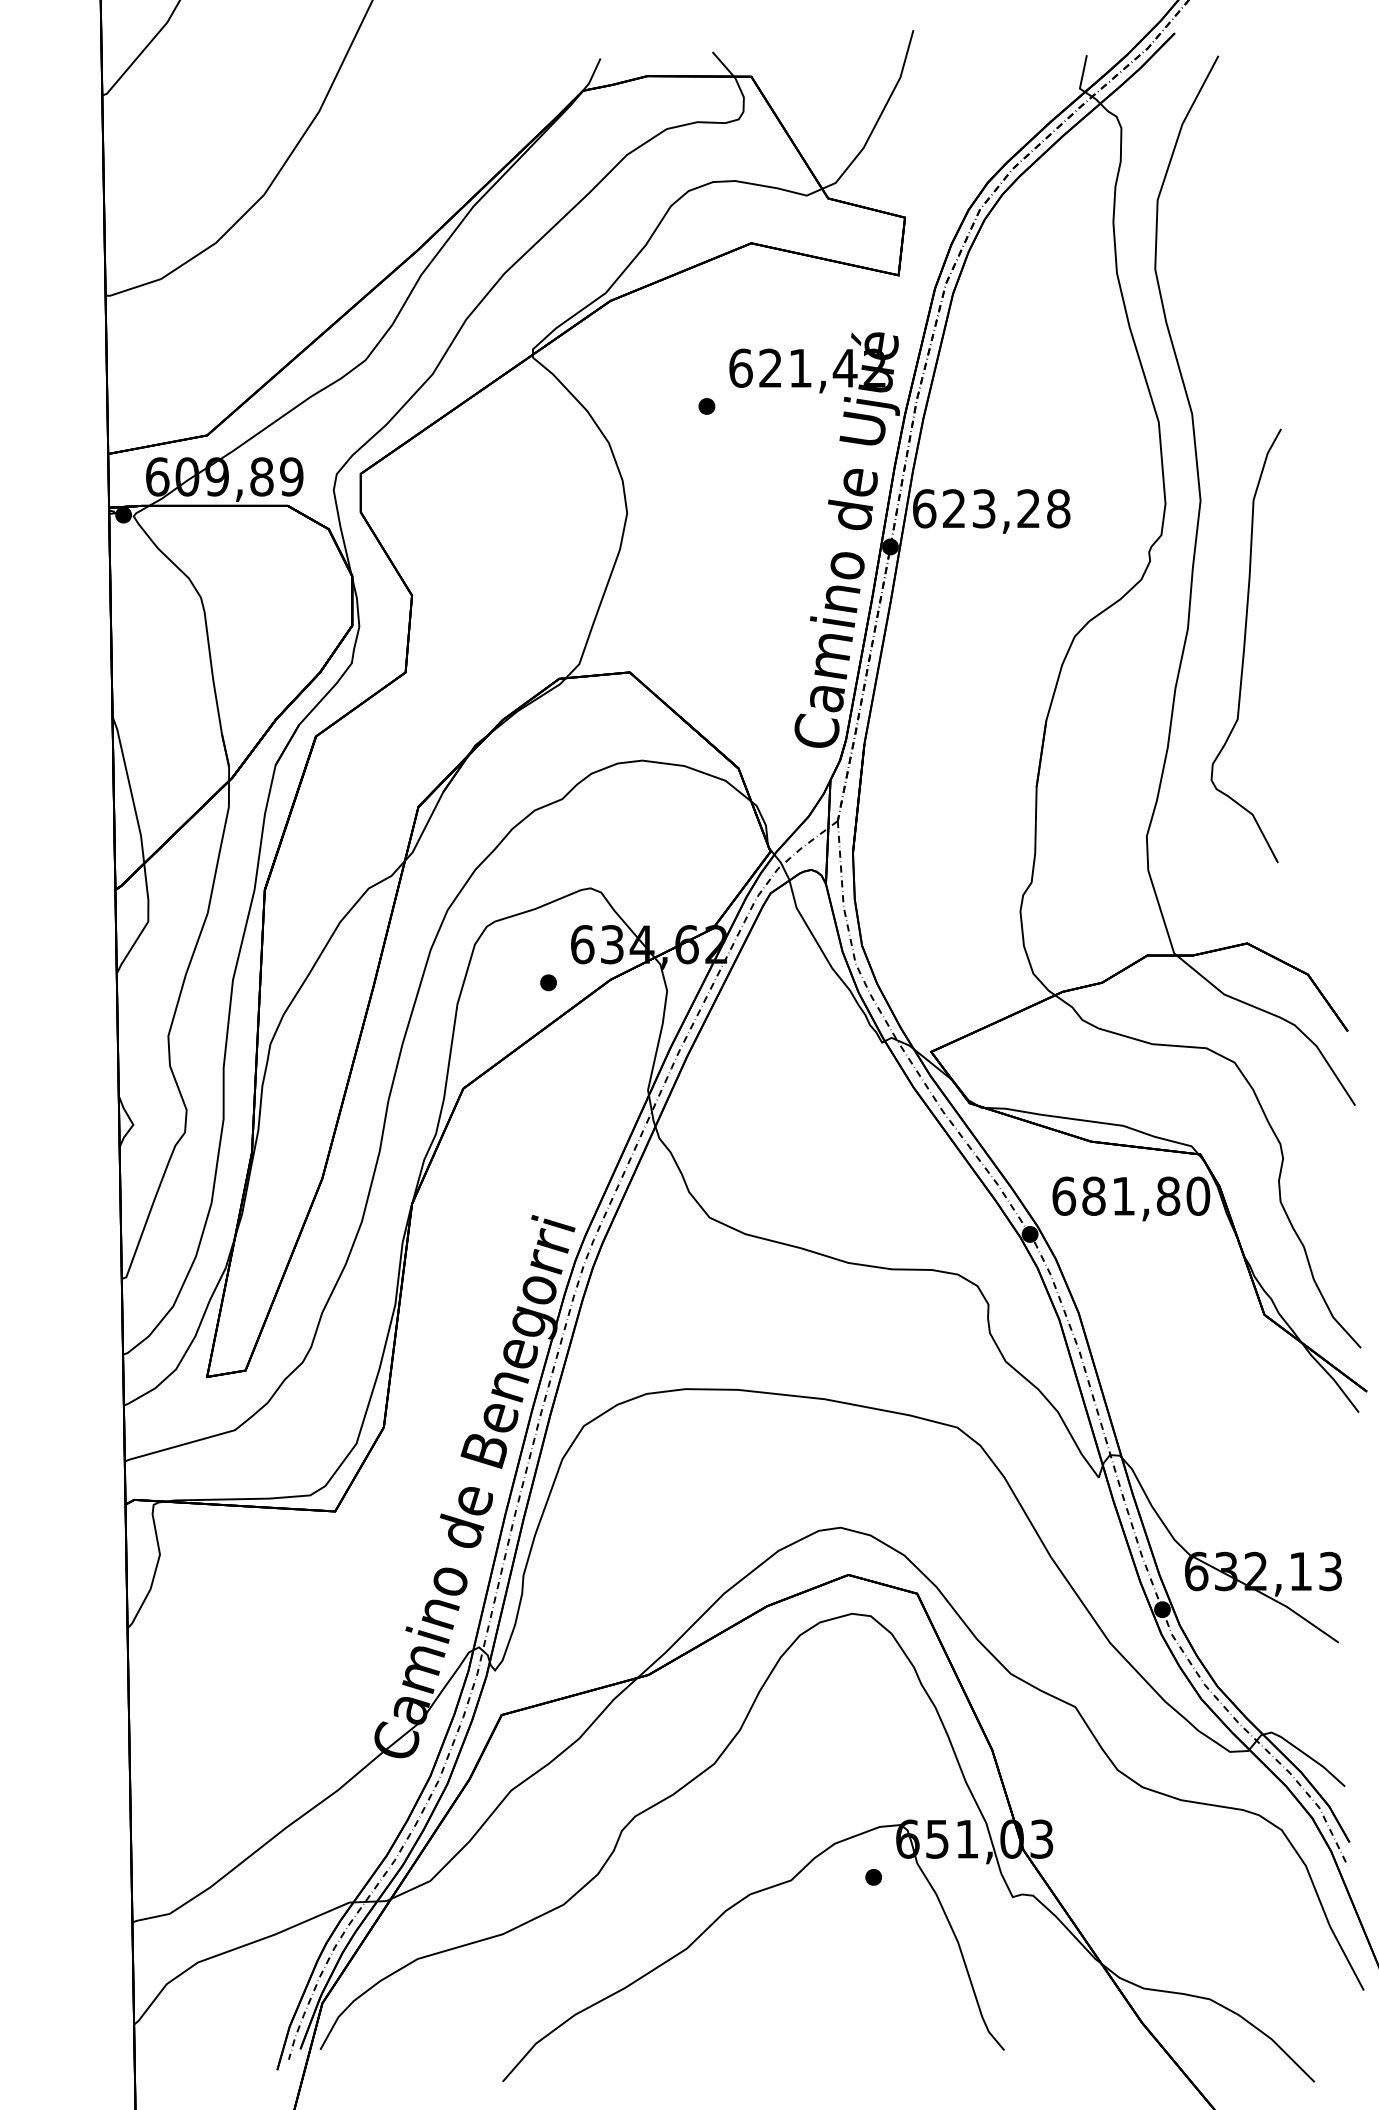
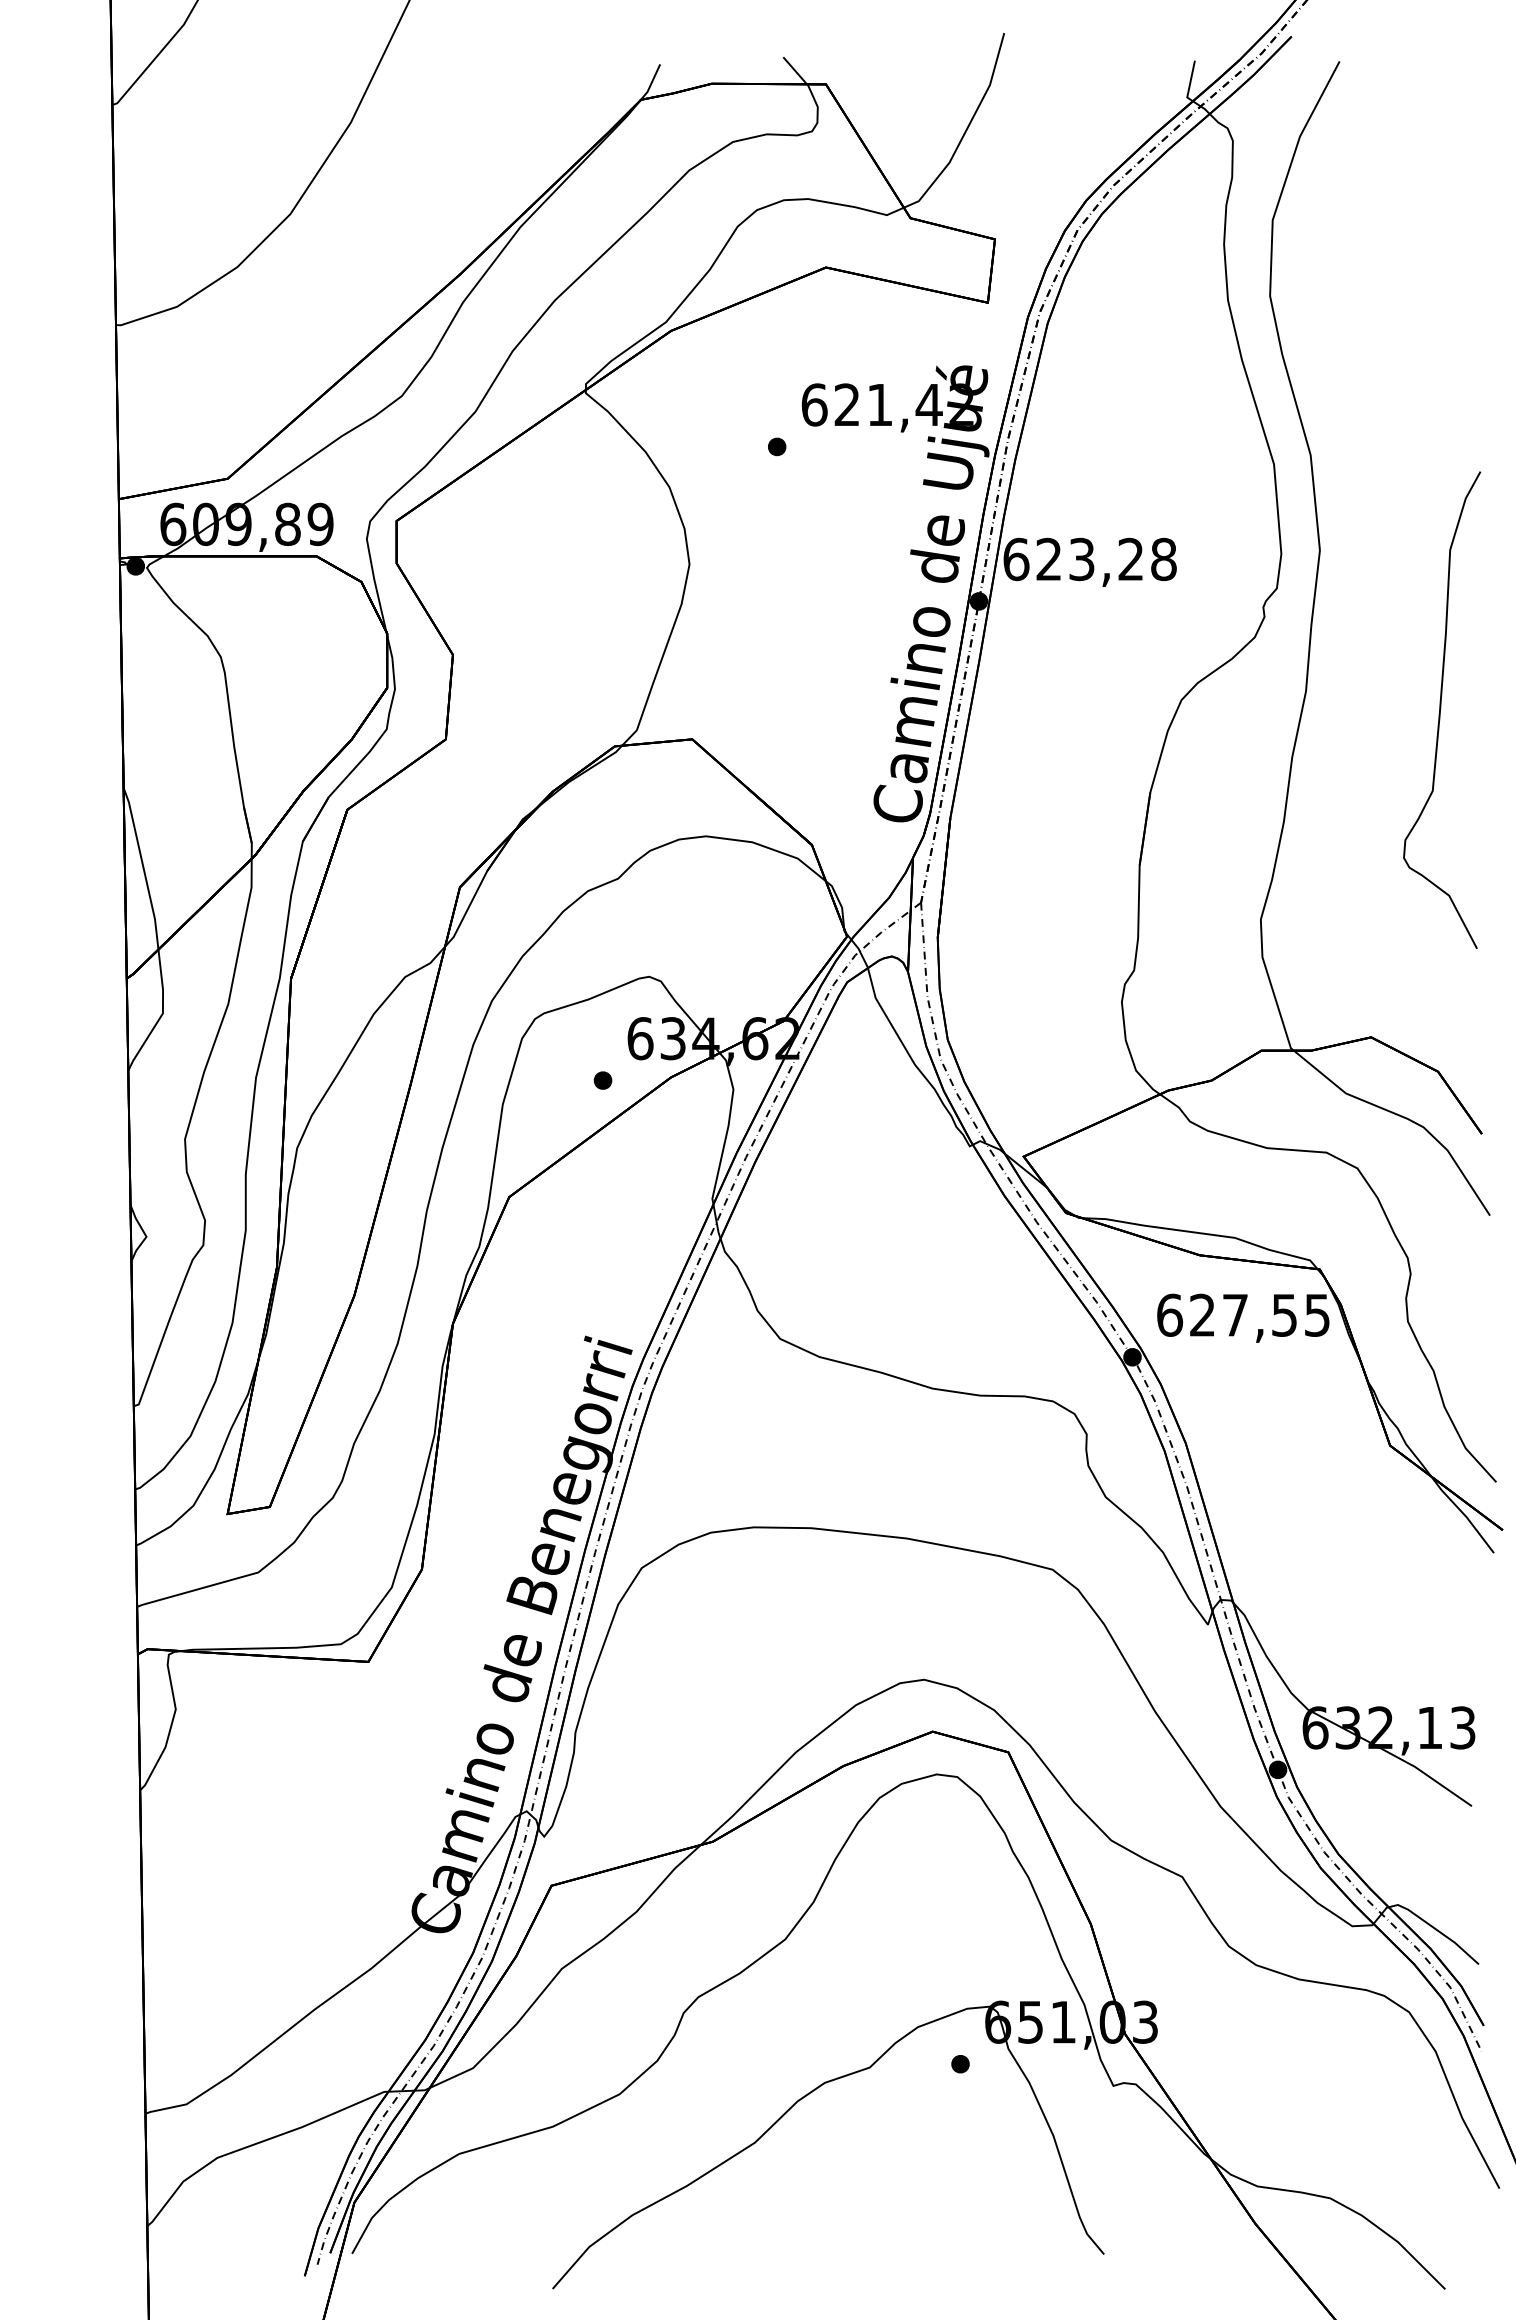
curve: (1245, 644) -> (1441, 708), moved
text: (1145, 1195) -> (1259, 1314), 681,80 -> 627,55

